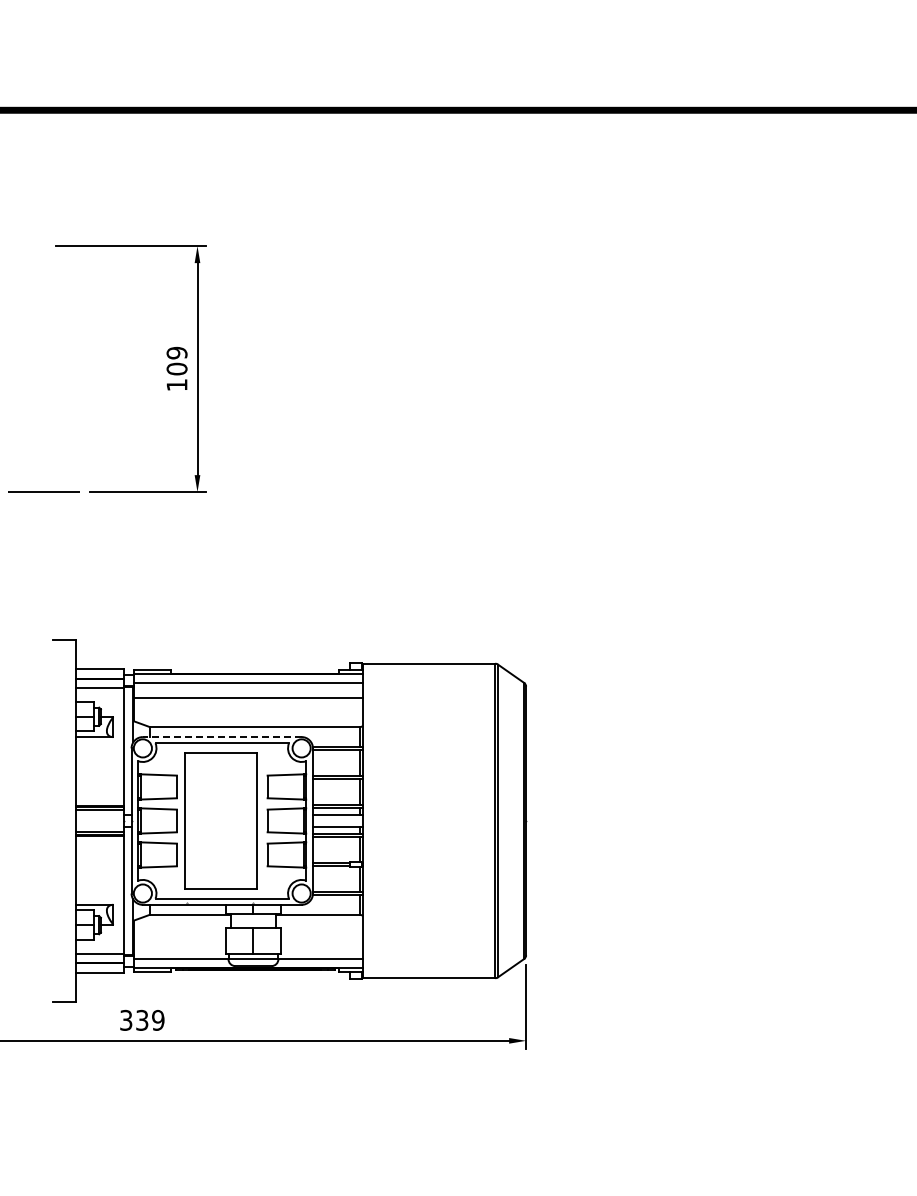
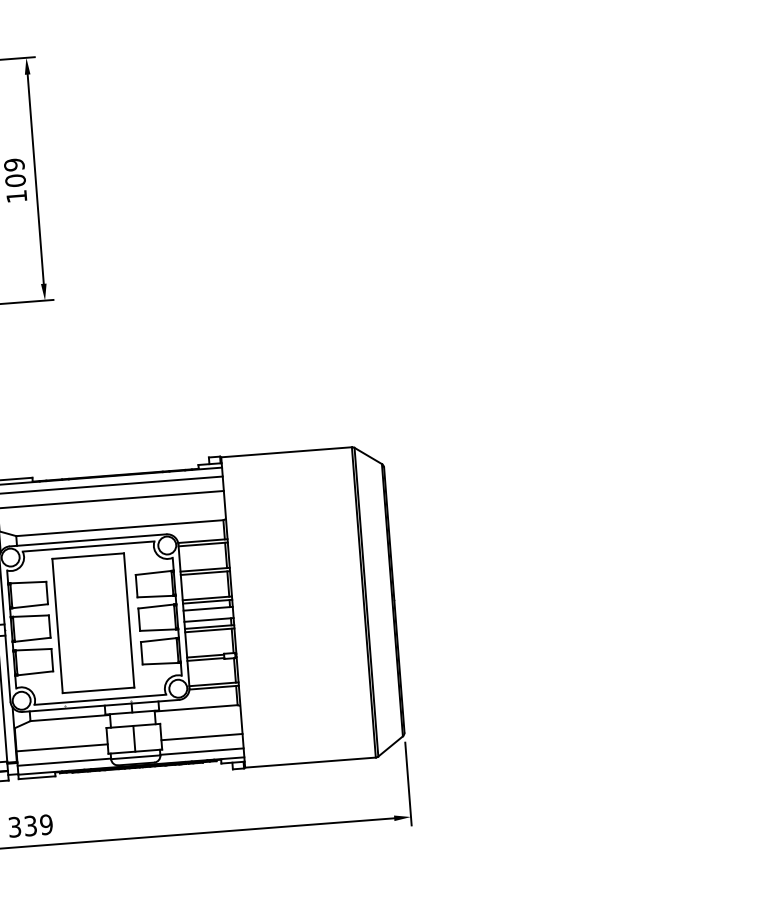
line: (221, 737) -> (87, 540), dashed -> solid
line: (179, 944) -> (61, 748), added
line: (321, 944) -> (201, 737), added

